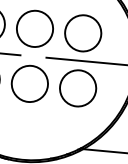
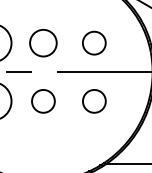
circle: (35, 29) -> (43, 43), size x0.7
circle: (83, 33) -> (94, 43), size x0.6
circle: (29, 84) -> (43, 101), size x0.6
circle: (78, 88) -> (94, 101), size x0.6

